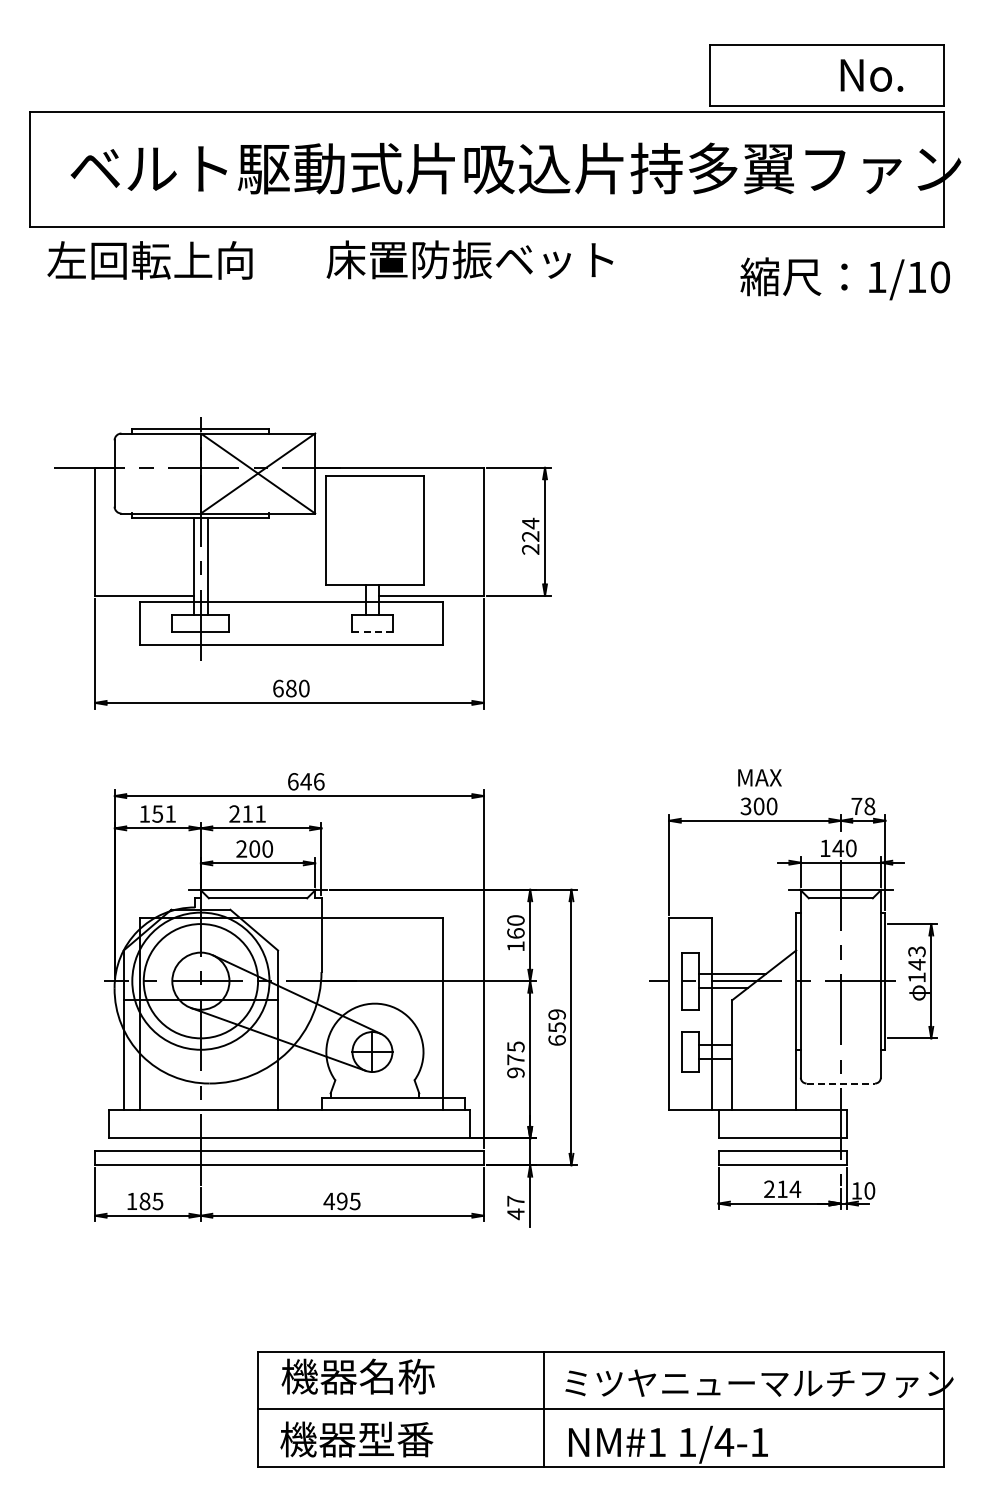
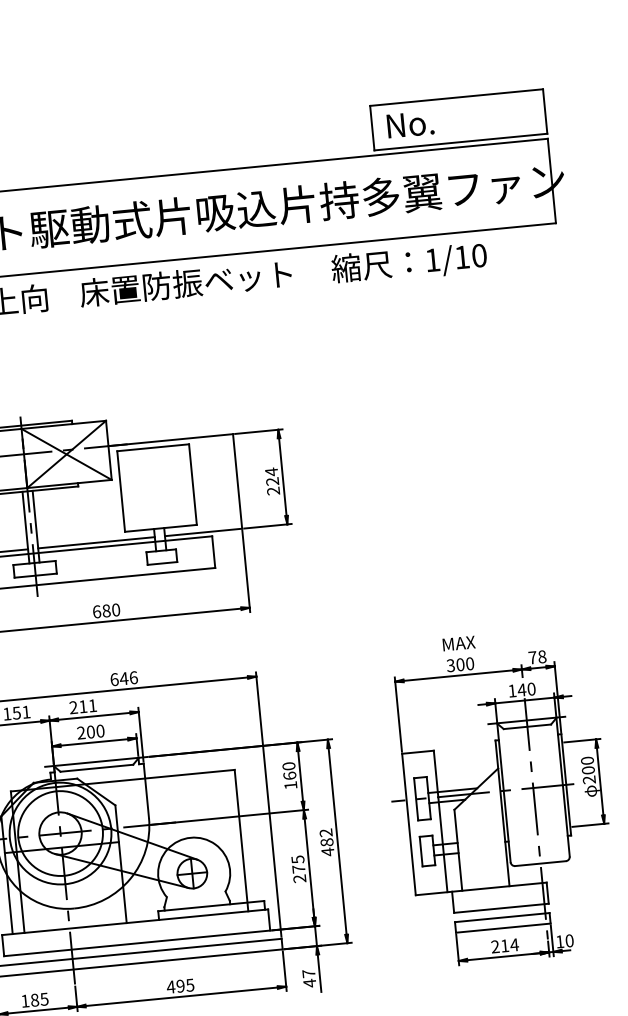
text: (871, 75) -> (410, 124), moved
text: (469, 259) -> (185, 283), moved
text: (844, 278) -> (408, 263), moved
line: (286, 595) -> (96, 542), added
line: (372, 632) -> (162, 563), dashed -> solid
text: (916, 964) -> (588, 770), 143 -> 200
text: (556, 1027) -> (326, 842), 659 -> 482
text: (515, 1072) -> (299, 878), 975 -> 275
line: (841, 1083) -> (541, 863), dashed -> solid

